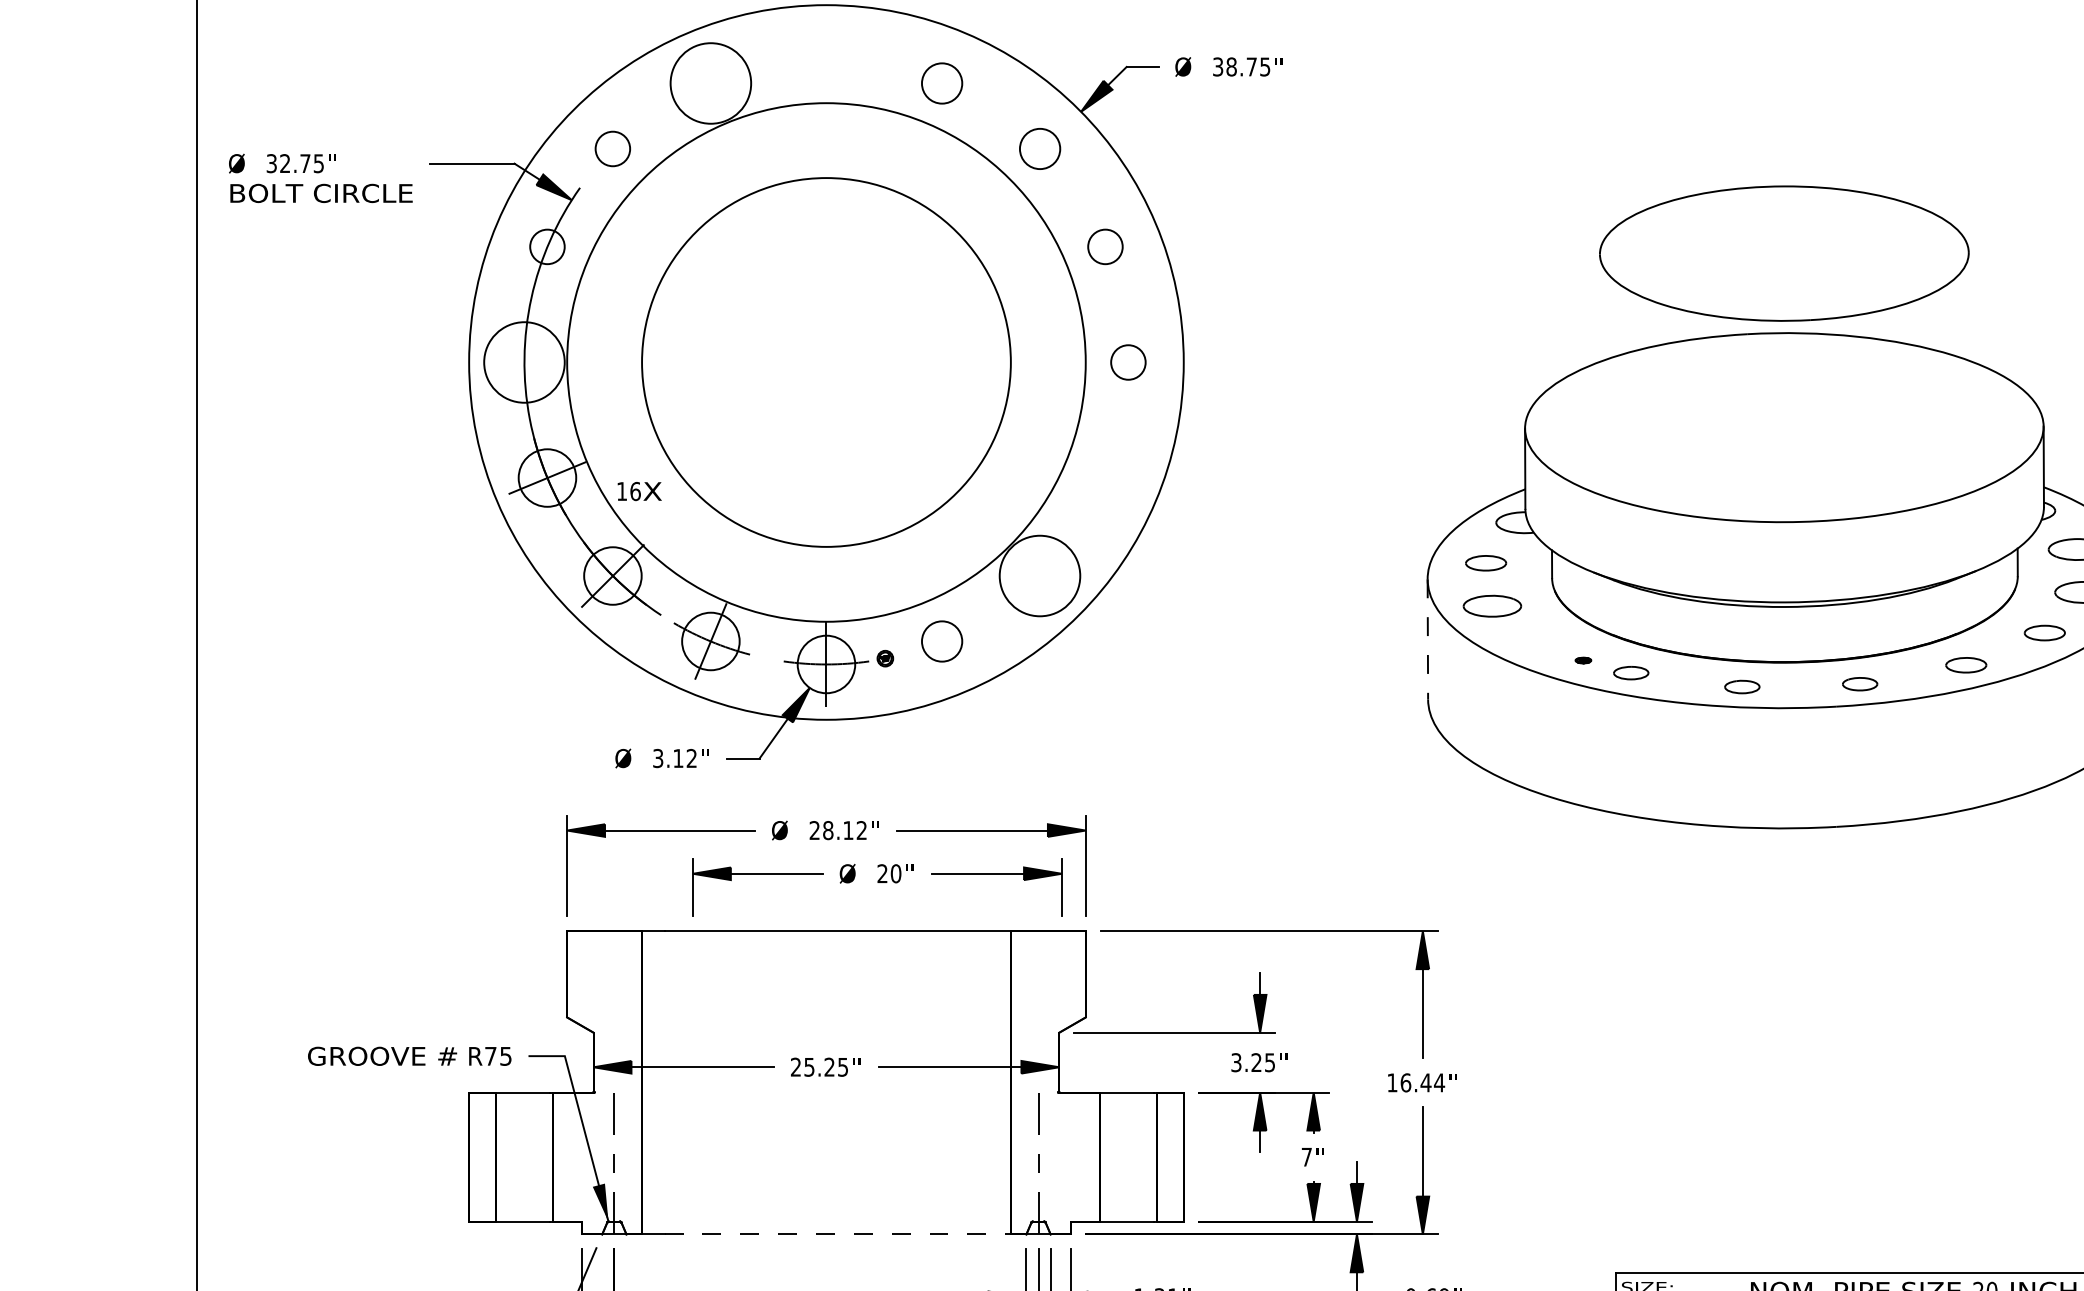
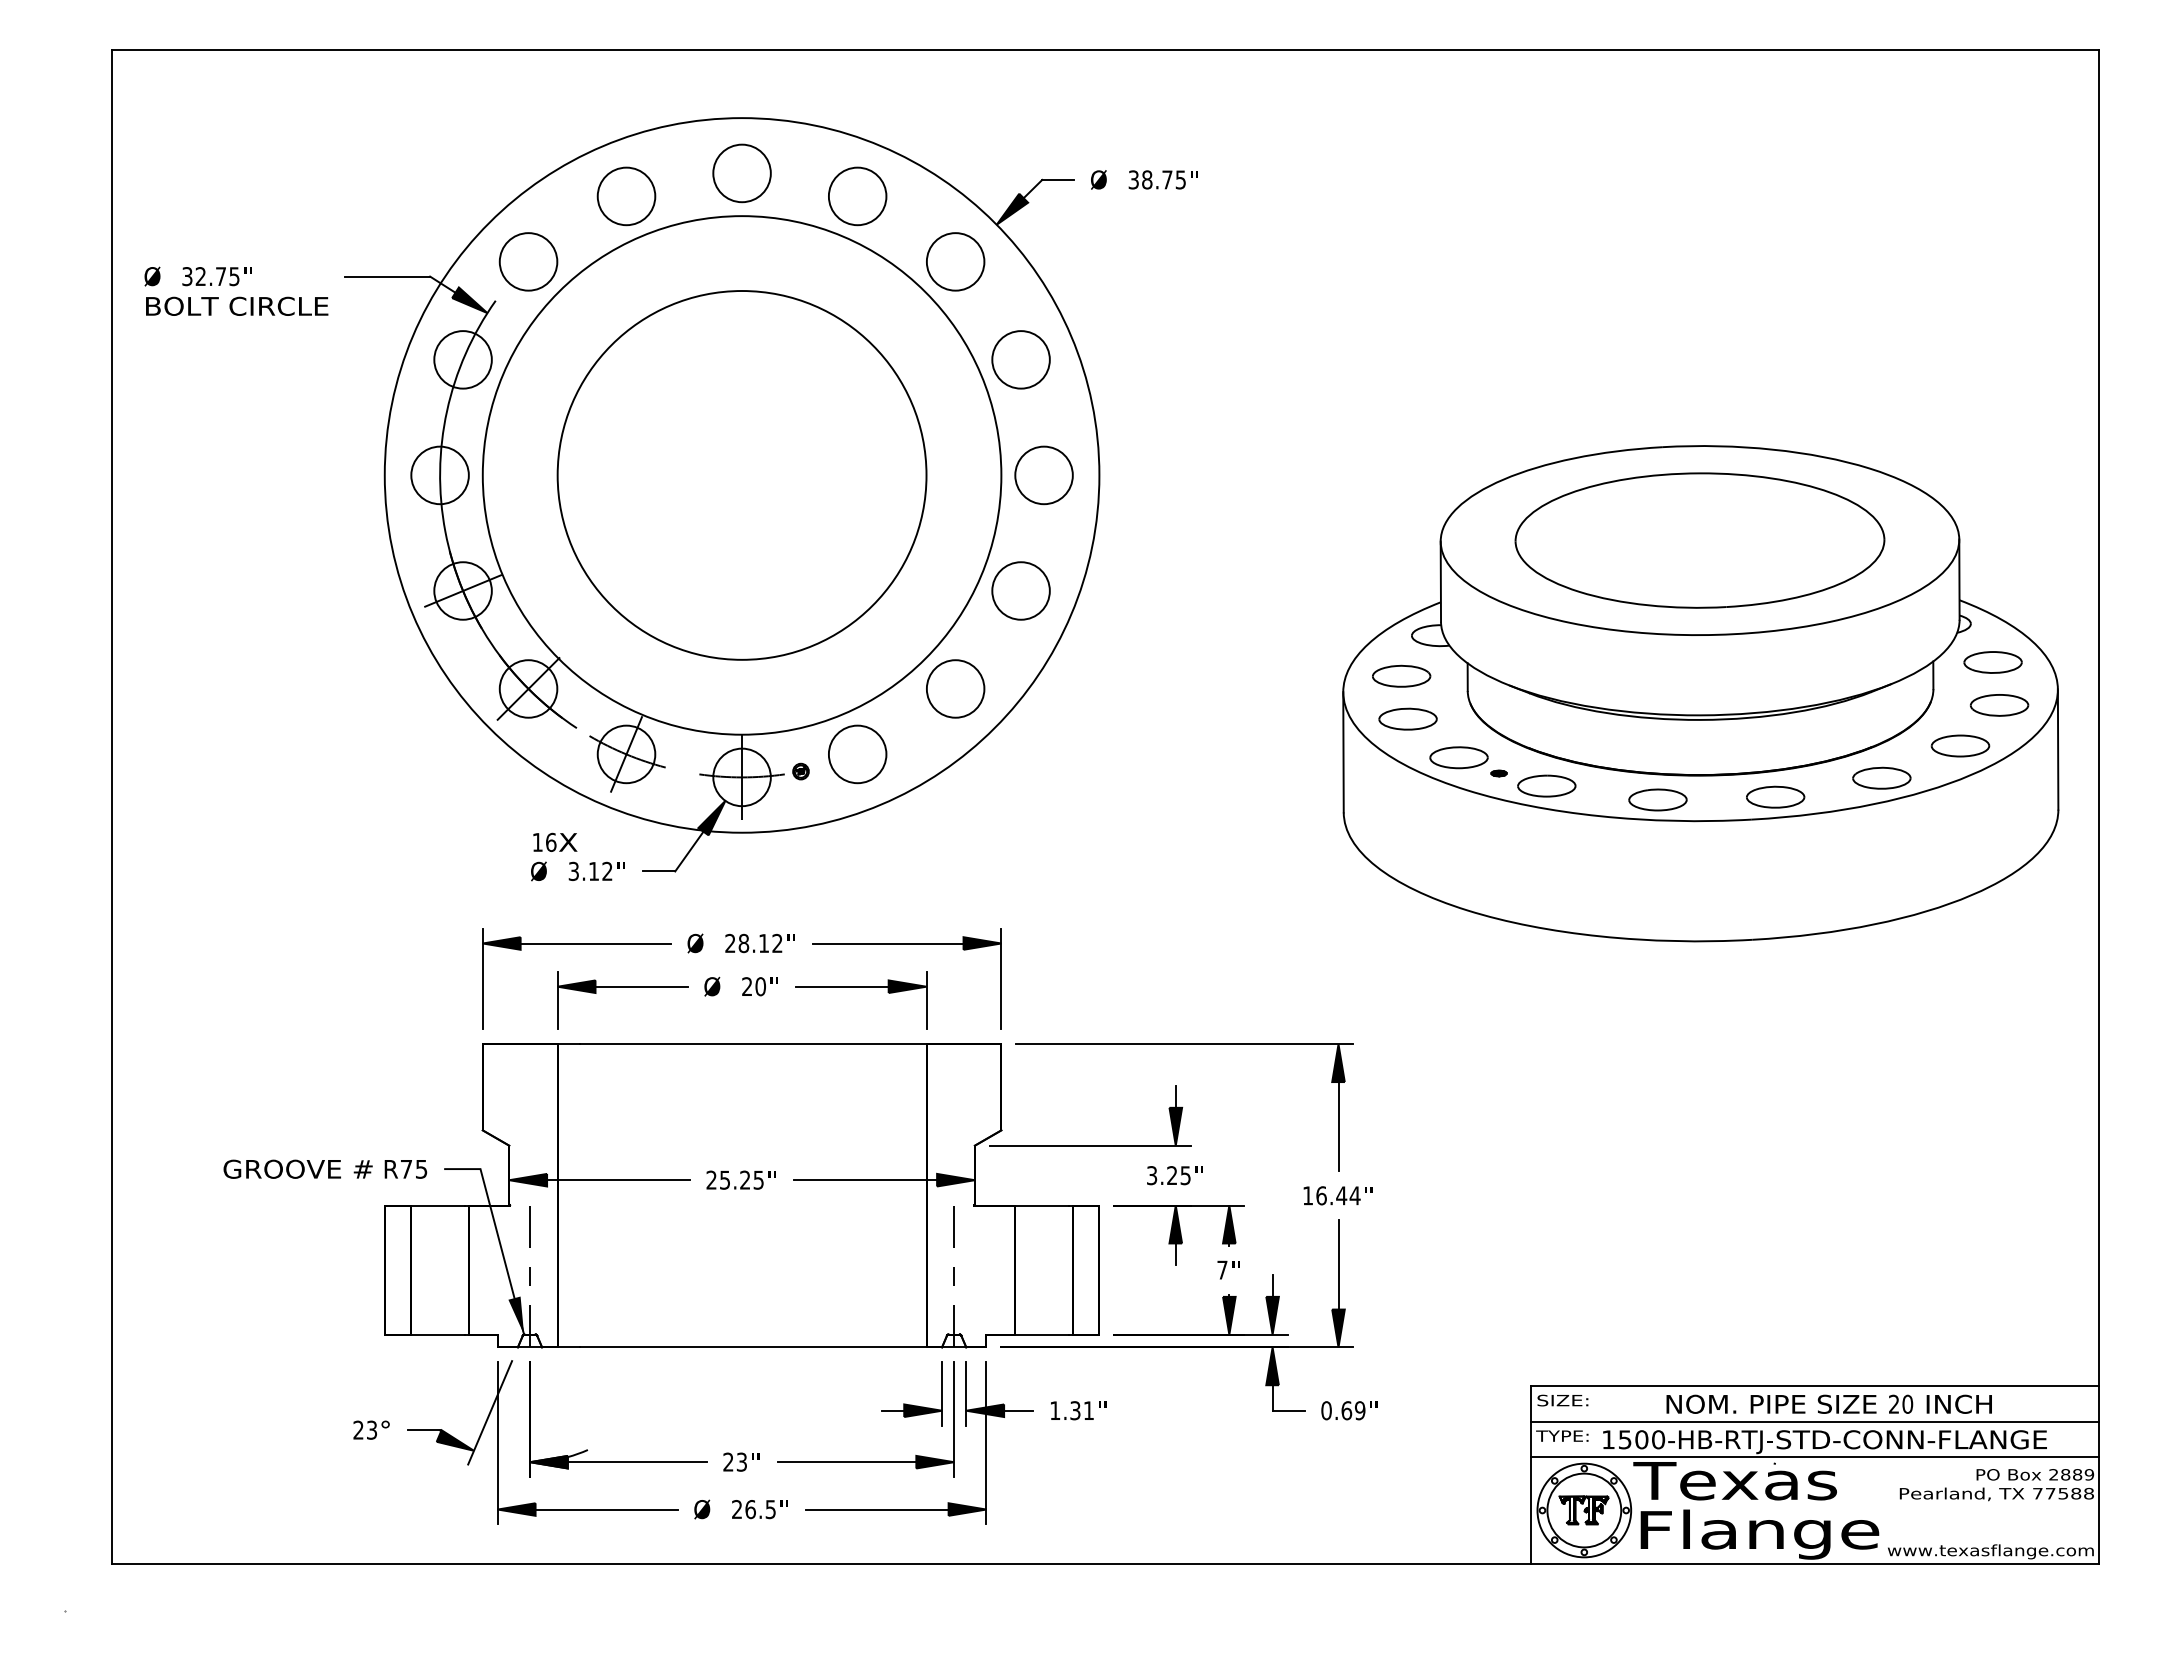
circle: (825, 60) -> (741, 173), added
circle: (710, 83) -> (626, 196), size x0.71
circle: (941, 83) -> (857, 196), size x1.43
circle: (612, 148) -> (528, 261), size x1.67
circle: (1039, 148) -> (955, 261), size x1.43
circle: (546, 246) -> (462, 359), size x1.67
circle: (1104, 246) -> (1020, 359), size x1.67
part: (1783, 253) -> (1699, 540), moved
circle: (523, 362) -> (439, 475), size x0.71
circle: (1127, 362) -> (1043, 475), size x1.67
circle: (1104, 477) -> (1020, 590), added
text: (639, 490) -> (555, 841), moved
part: (1485, 562) -> (1401, 675), size x1.43
circle: (1039, 575) -> (955, 688), size x0.71
part: (2044, 632) -> (1960, 745), size x1.43
line: (1427, 639) -> (1343, 752), dashed -> solid
circle: (941, 641) -> (857, 754), size x1.43
part: (1542, 644) -> (1458, 757), added
part: (1965, 664) -> (1881, 777), size x1.43
part: (1630, 672) -> (1546, 785), size x1.67
part: (1859, 683) -> (1775, 796), size x1.67
part: (1741, 686) -> (1657, 799), size x1.67
part: (877, 887) -> (742, 1000), moved
line: (837, 1234) -> (753, 1347), dashed -> solid

